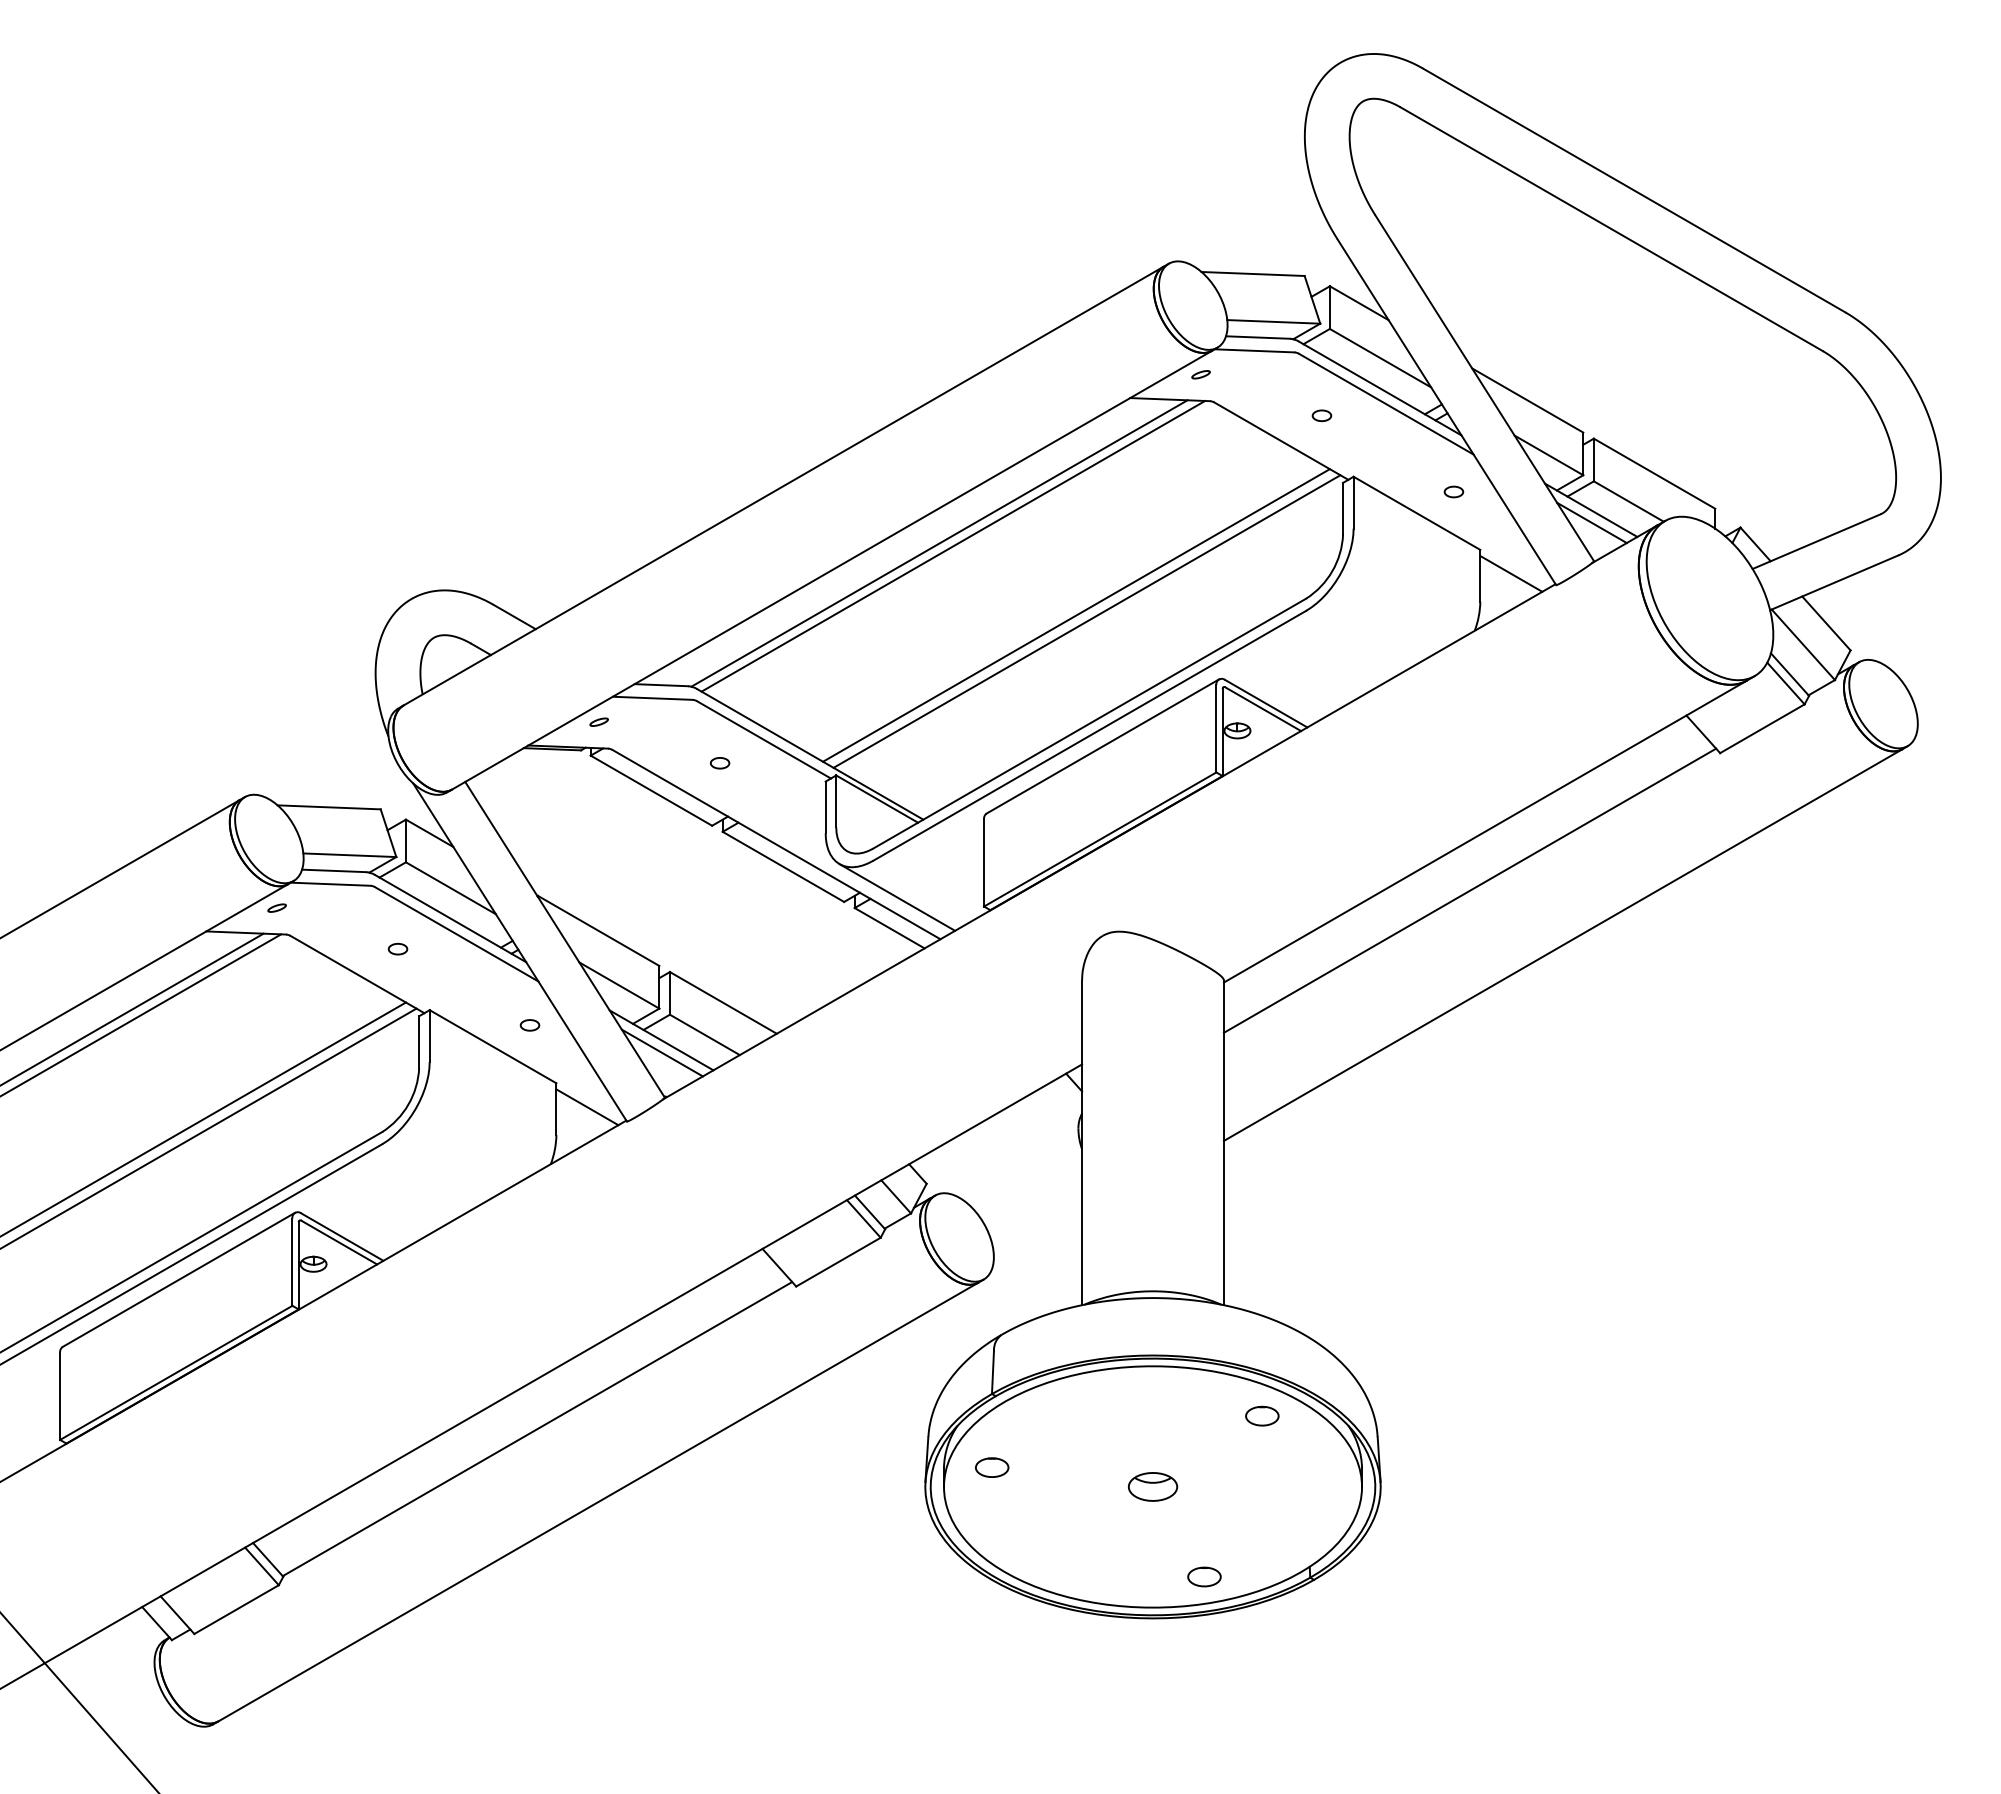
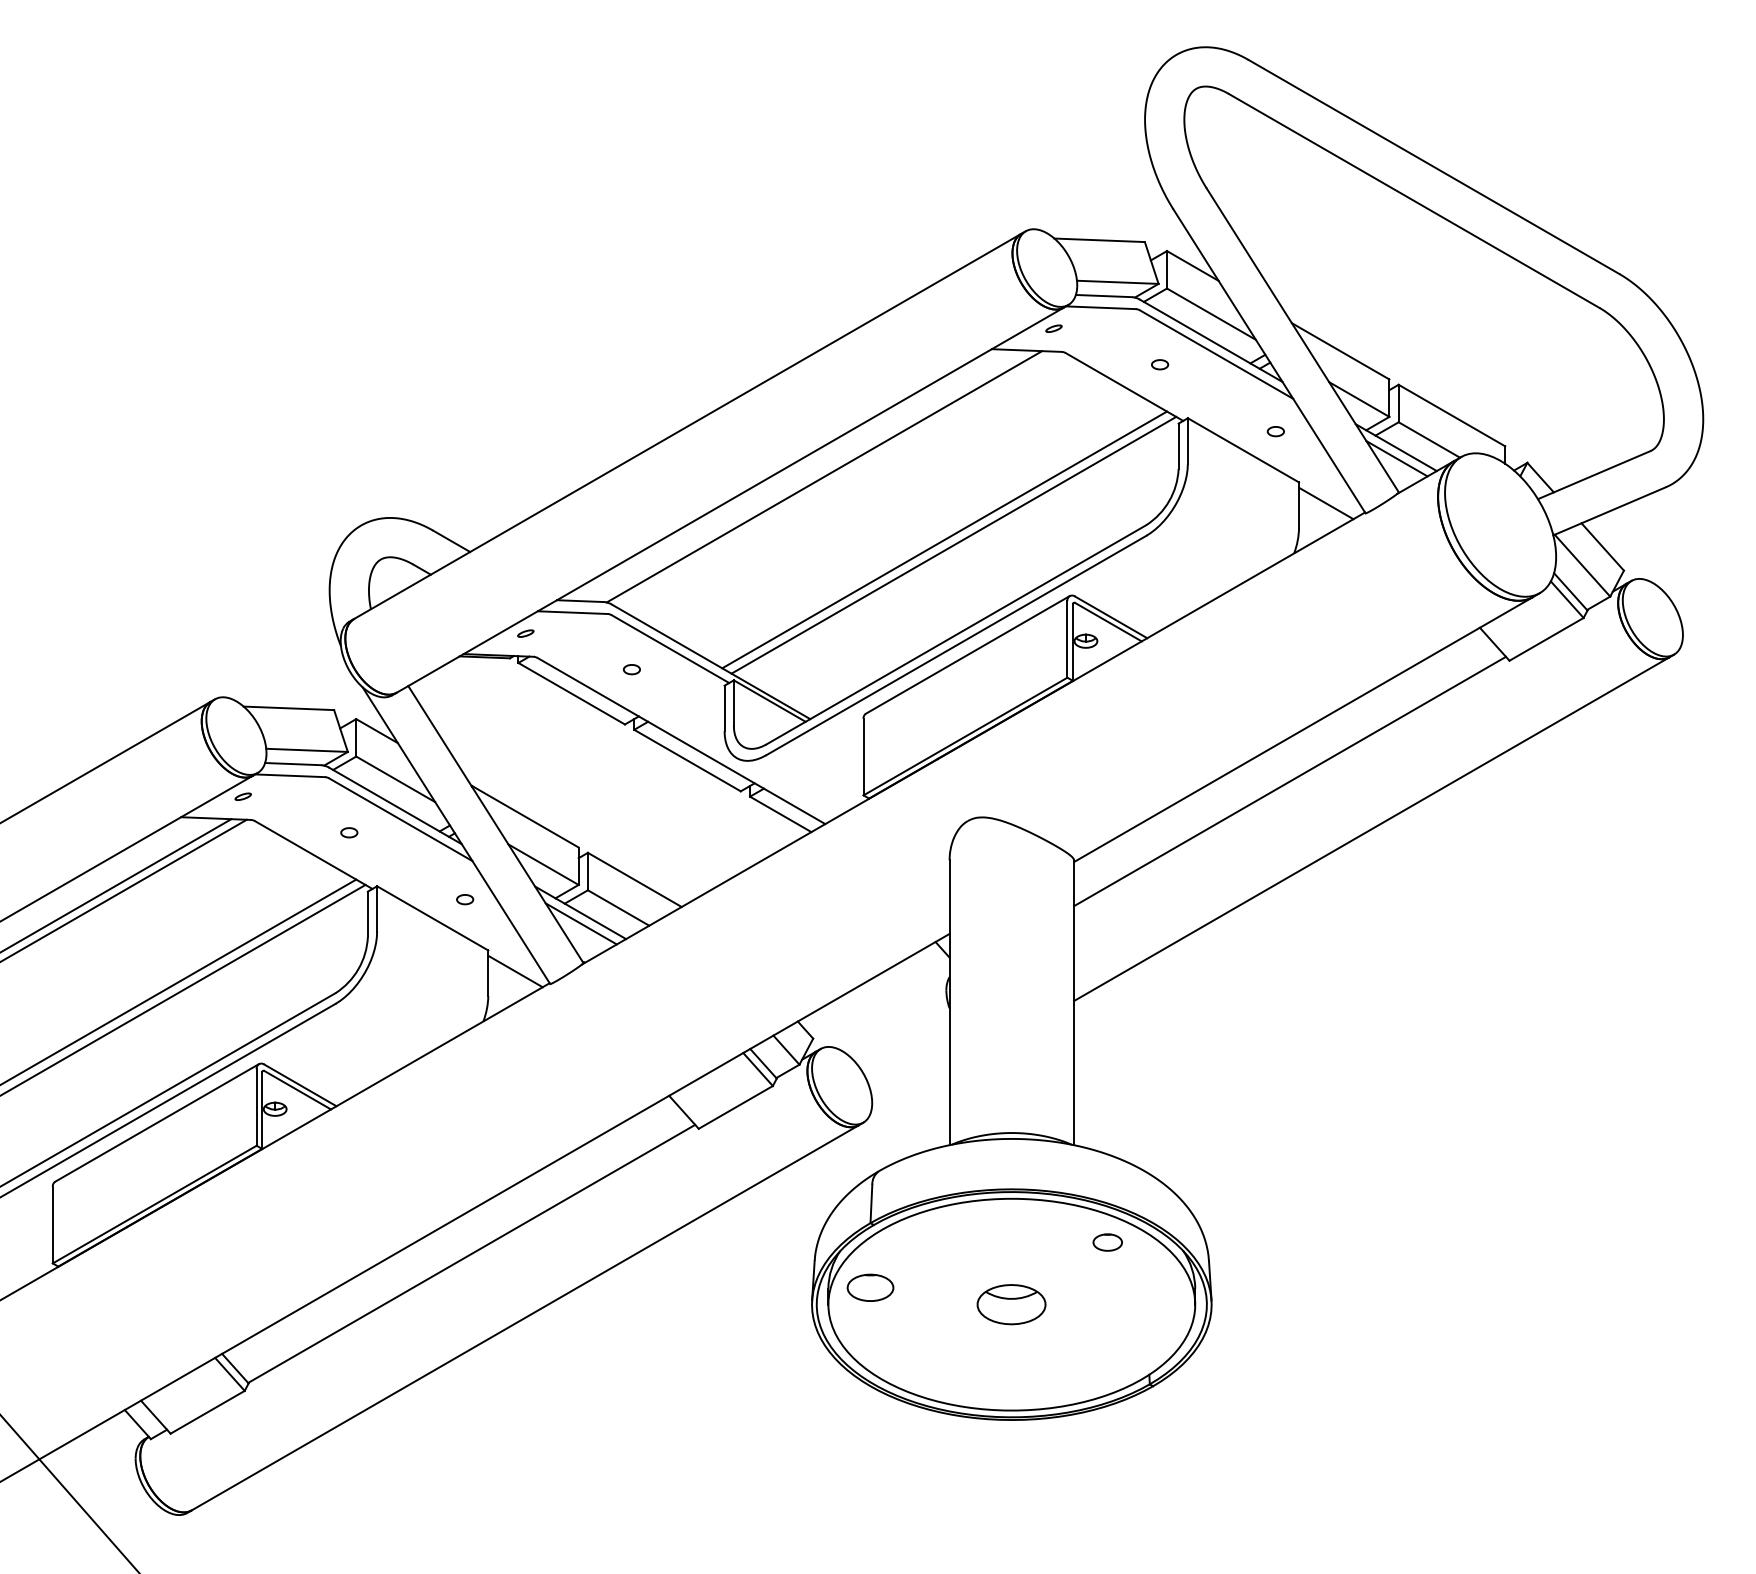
line: (953, 545) -> (836, 478), removed
line: (897, 897) -> (787, 787), removed
part: (992, 1467) -> (870, 1287), size x1.6
part: (1153, 1486) -> (1012, 1304), size x1.6
part: (1204, 1576) -> (1057, 1383), removed

